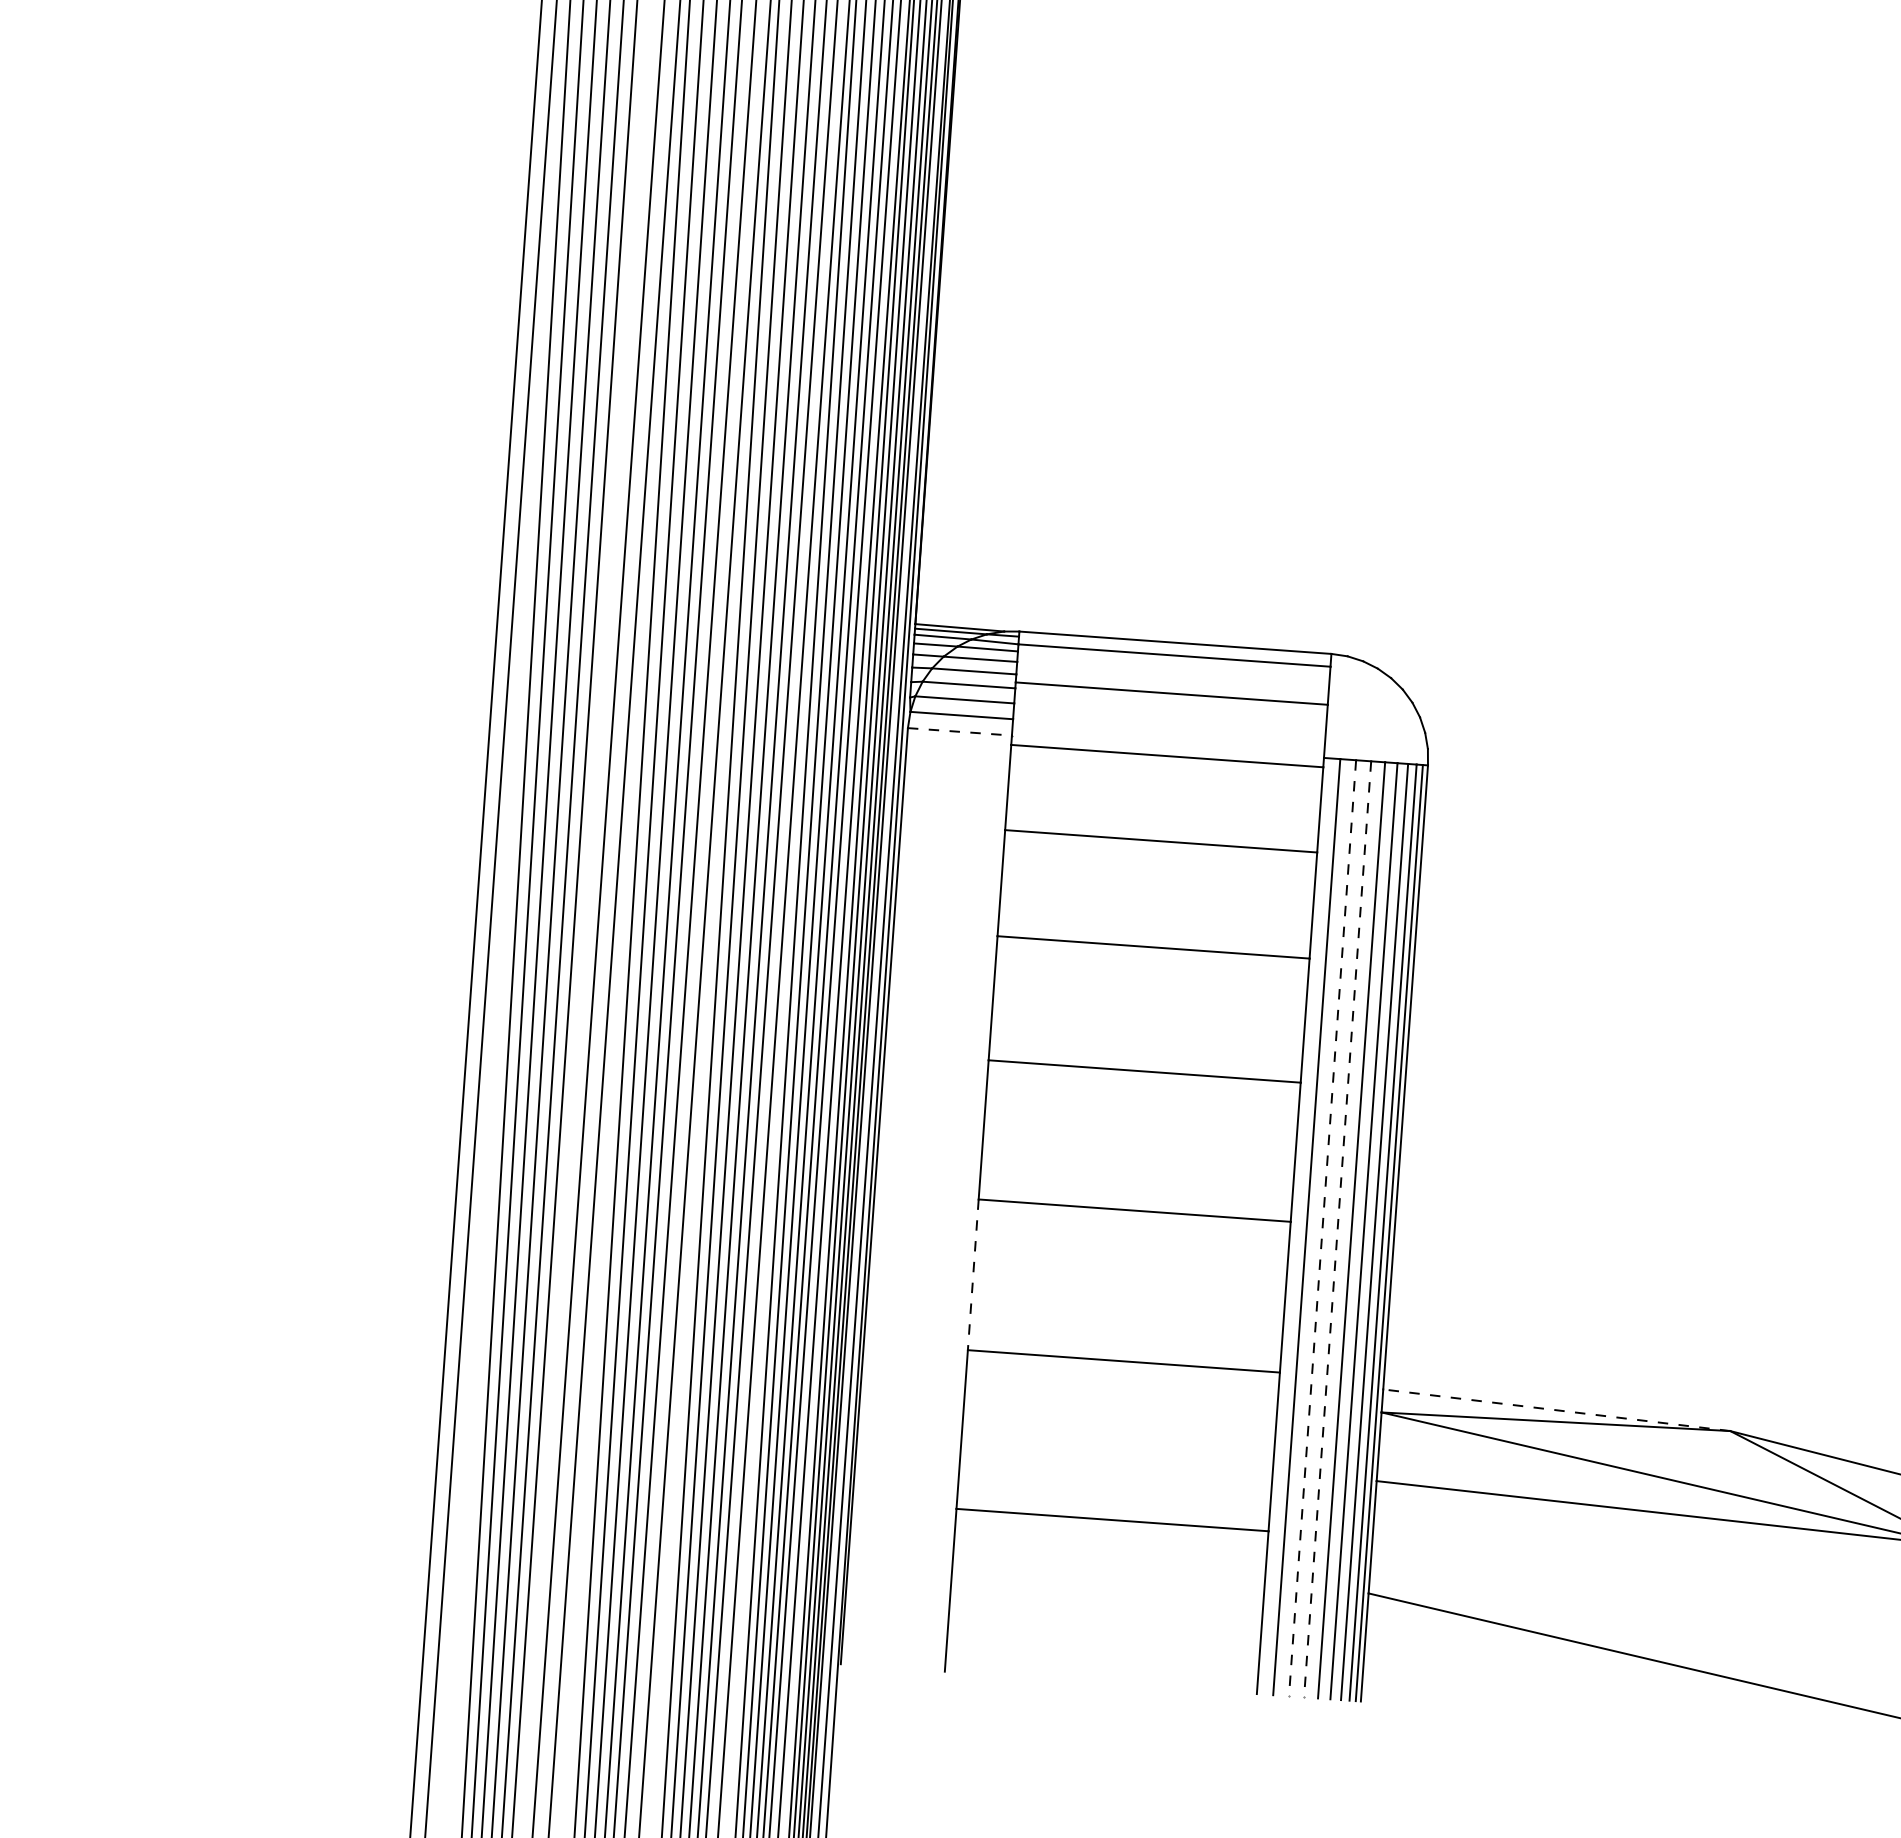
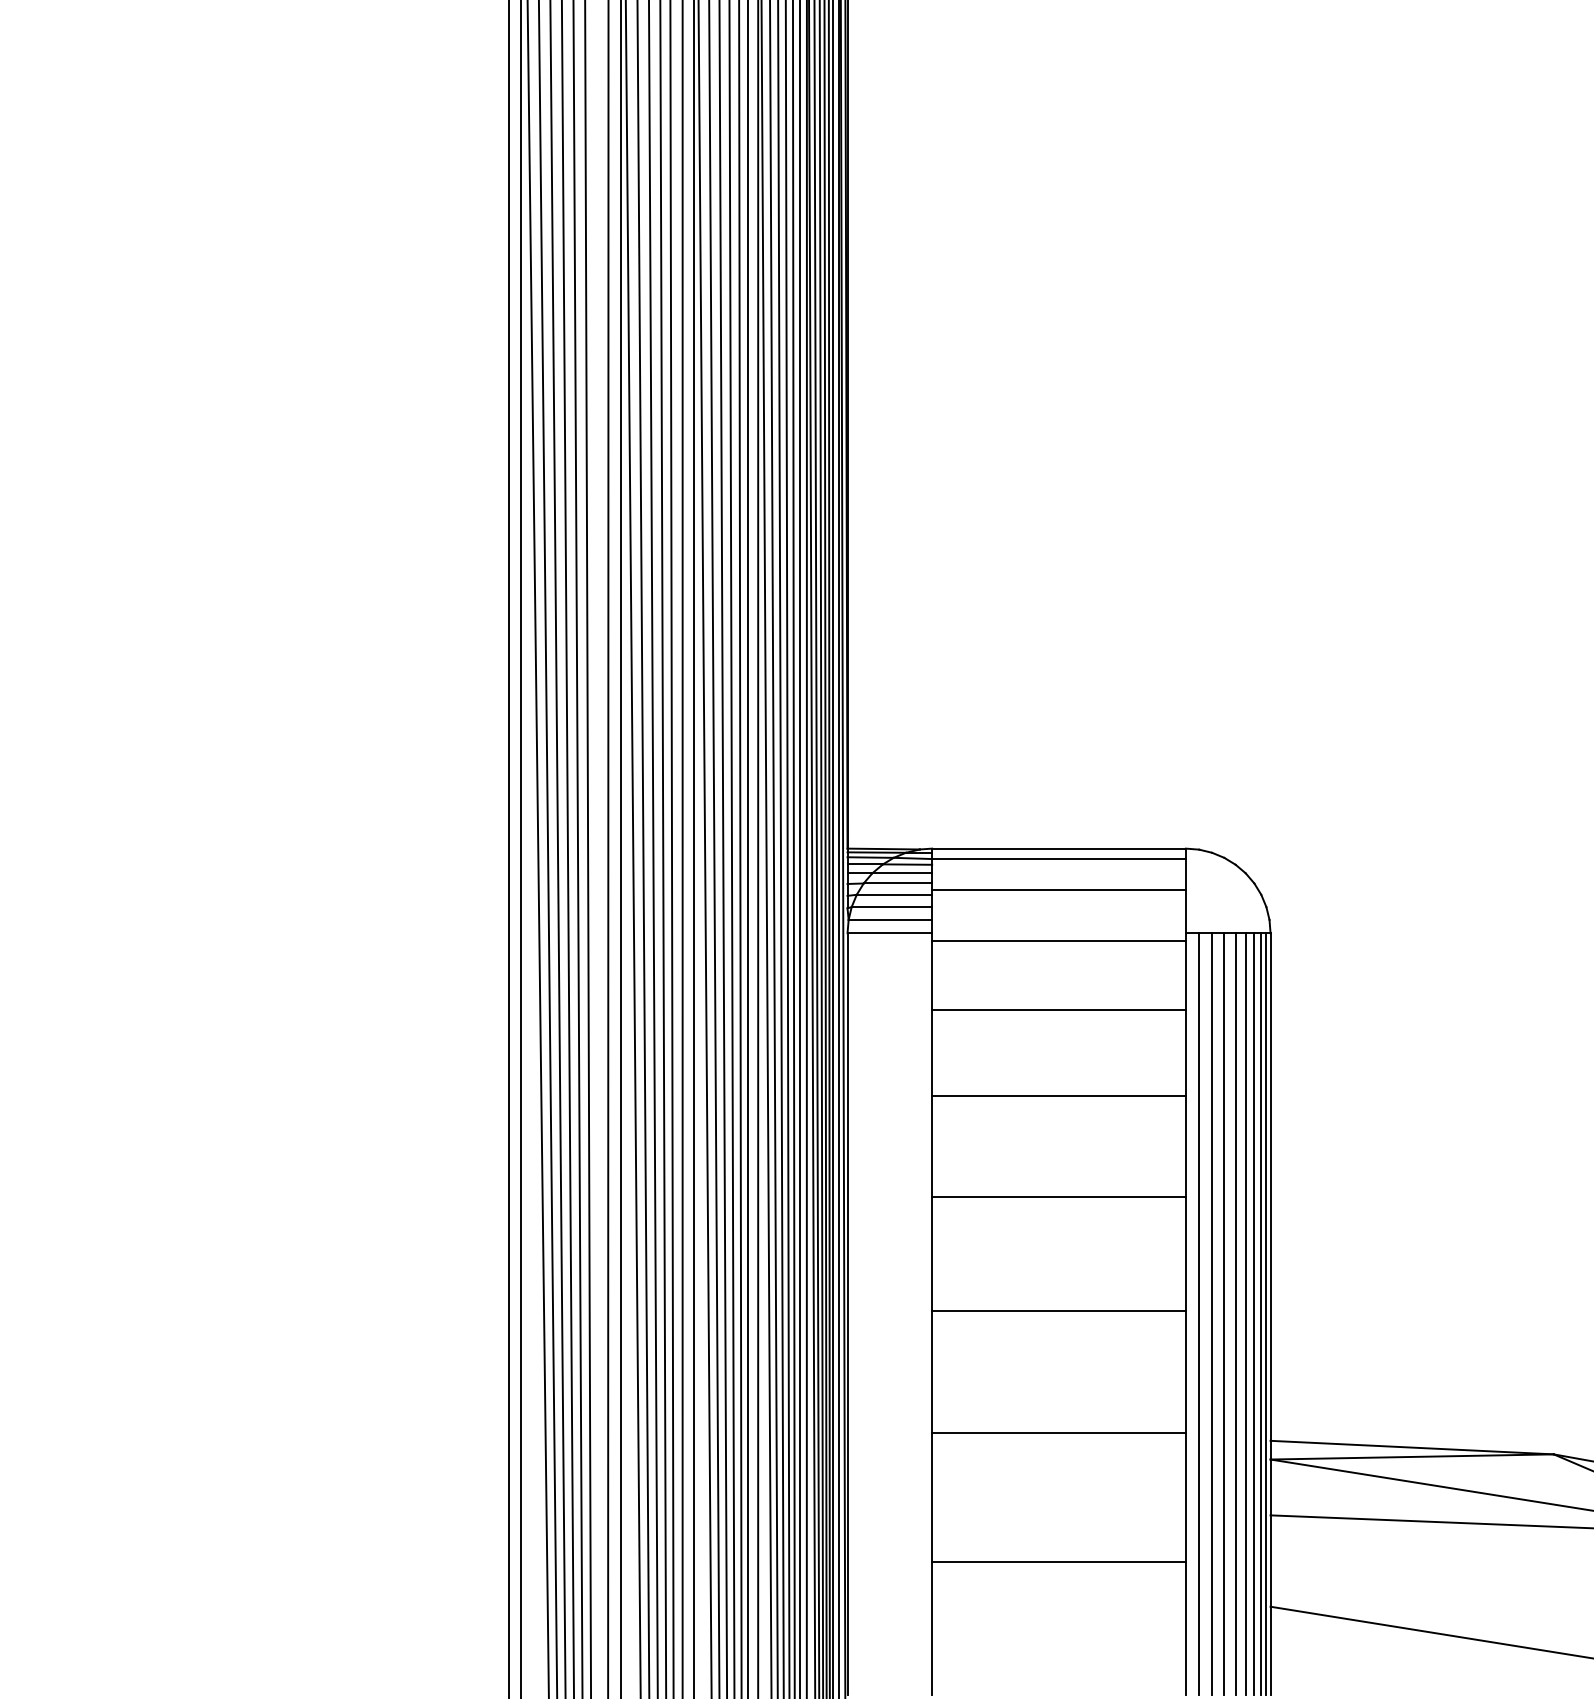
line: (960, 732) -> (890, 933), dashed -> solid
line: (1323, 1227) -> (1212, 1313), dashed -> solid
line: (1337, 1228) -> (1224, 1313), dashed -> solid
line: (973, 1275) -> (932, 1372), dashed -> solid
line: (1557, 1410) -> (1412, 1447), dashed -> solid

